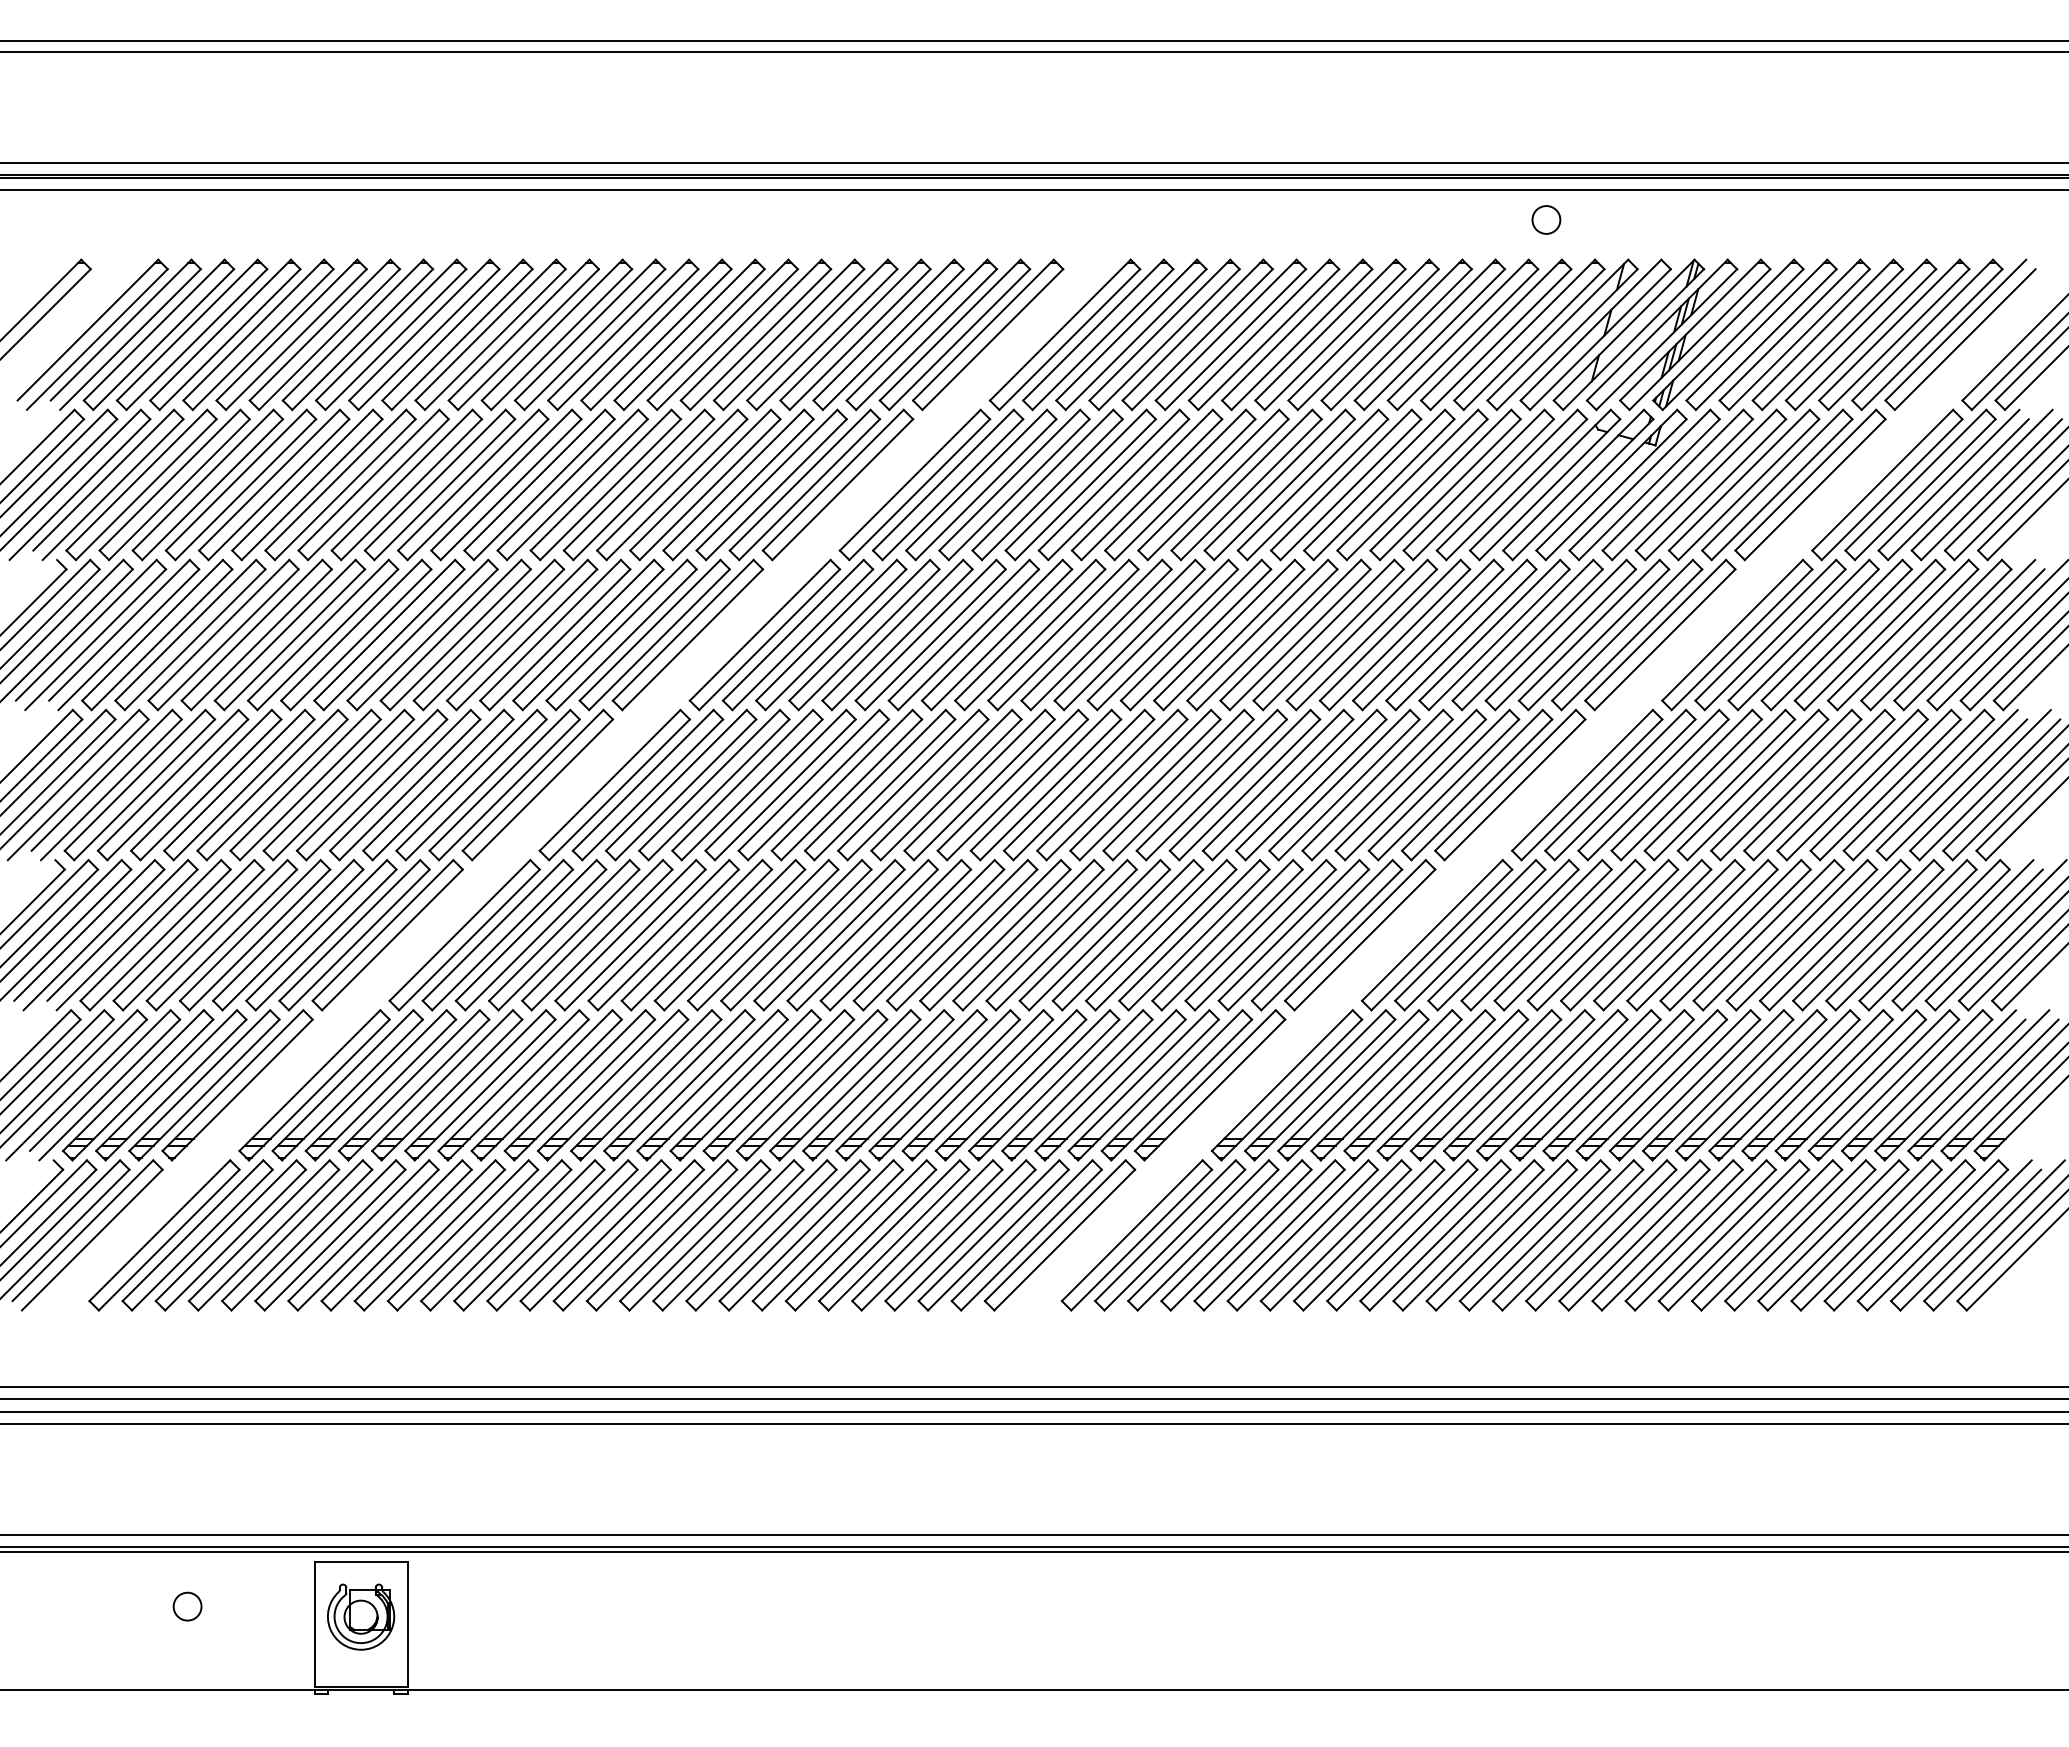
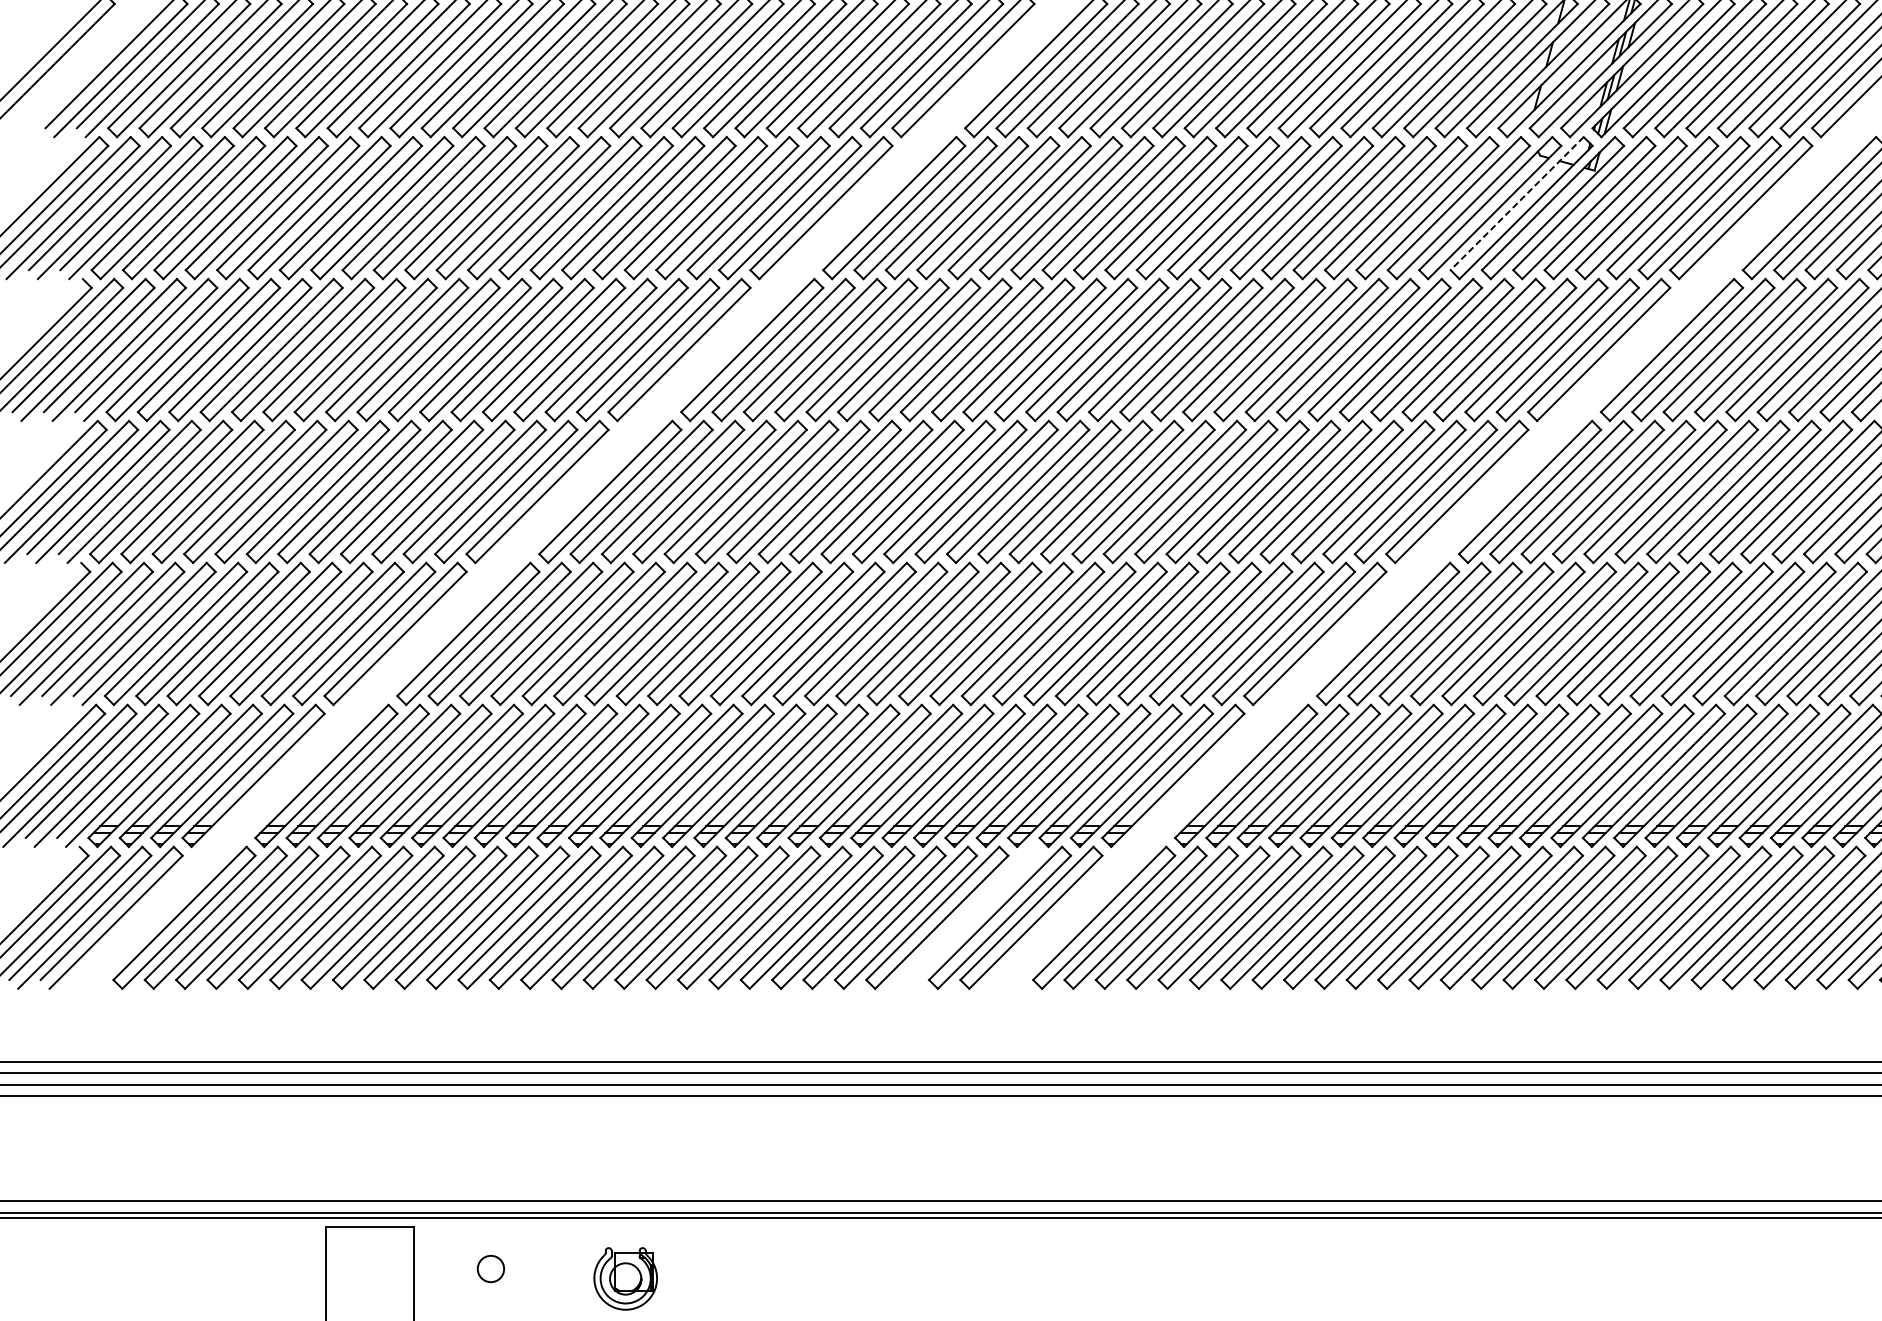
line: (1573, 480) -> (1517, 203), solid -> dashed
part: (993, 1235) -> (968, 917), removed
circle: (187, 1606) -> (490, 1268), moved
part: (361, 1616) -> (626, 1278), moved

